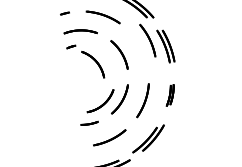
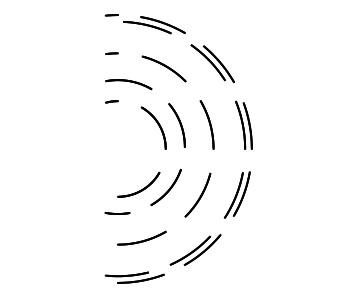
part: (147, 40) -> (206, 124), moved
part: (92, 64) -> (153, 127), moved
part: (169, 95) -> (236, 194), size x1.67

